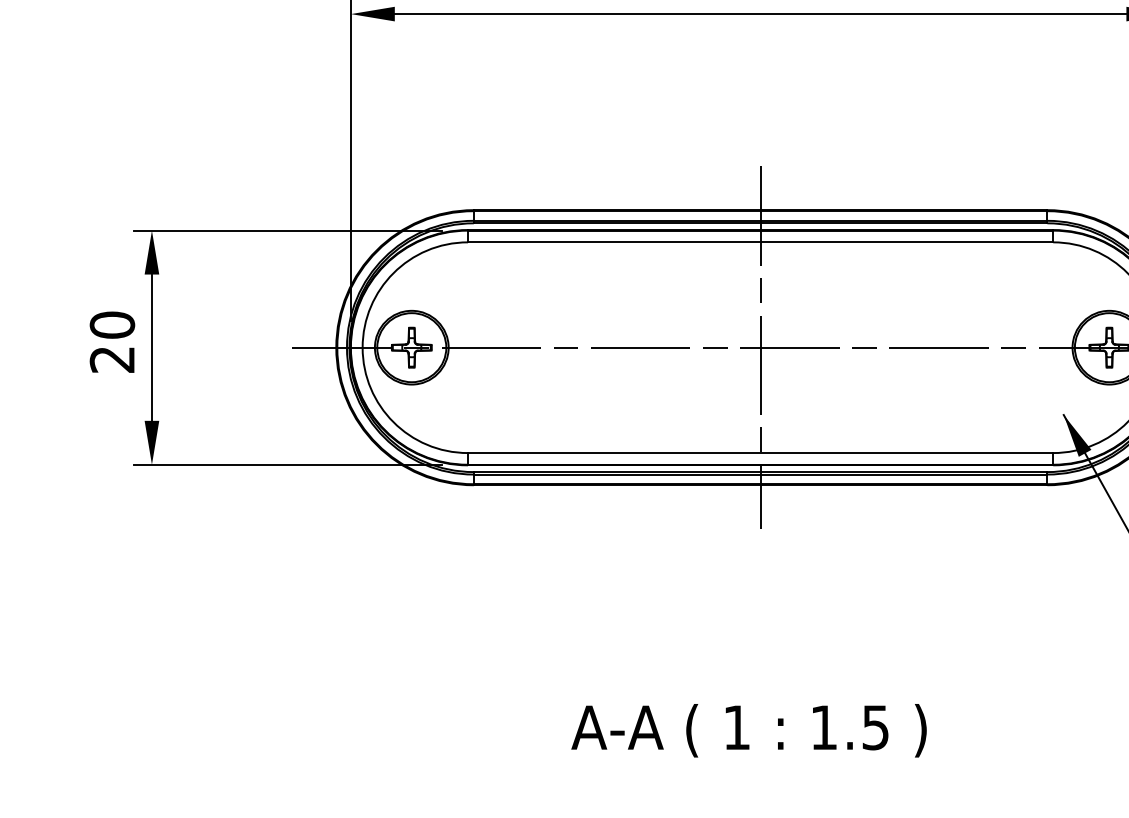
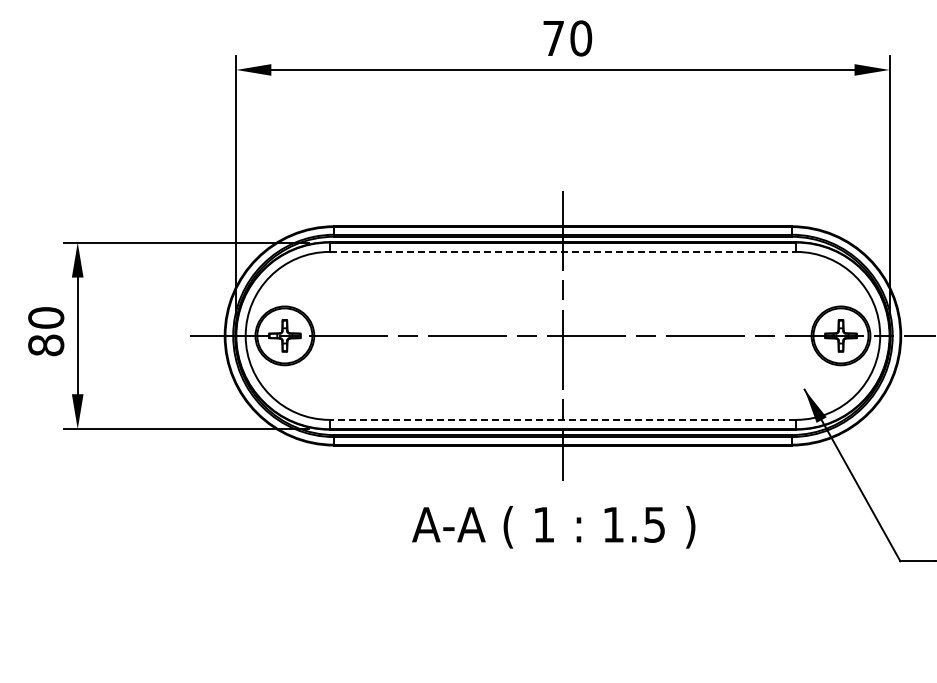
line: (761, 241) -> (563, 251), solid -> dashed
text: (112, 359) -> (46, 345), 20 -> 80
line: (760, 452) -> (562, 419), solid -> dashed
text: (748, 731) -> (553, 527), moved

